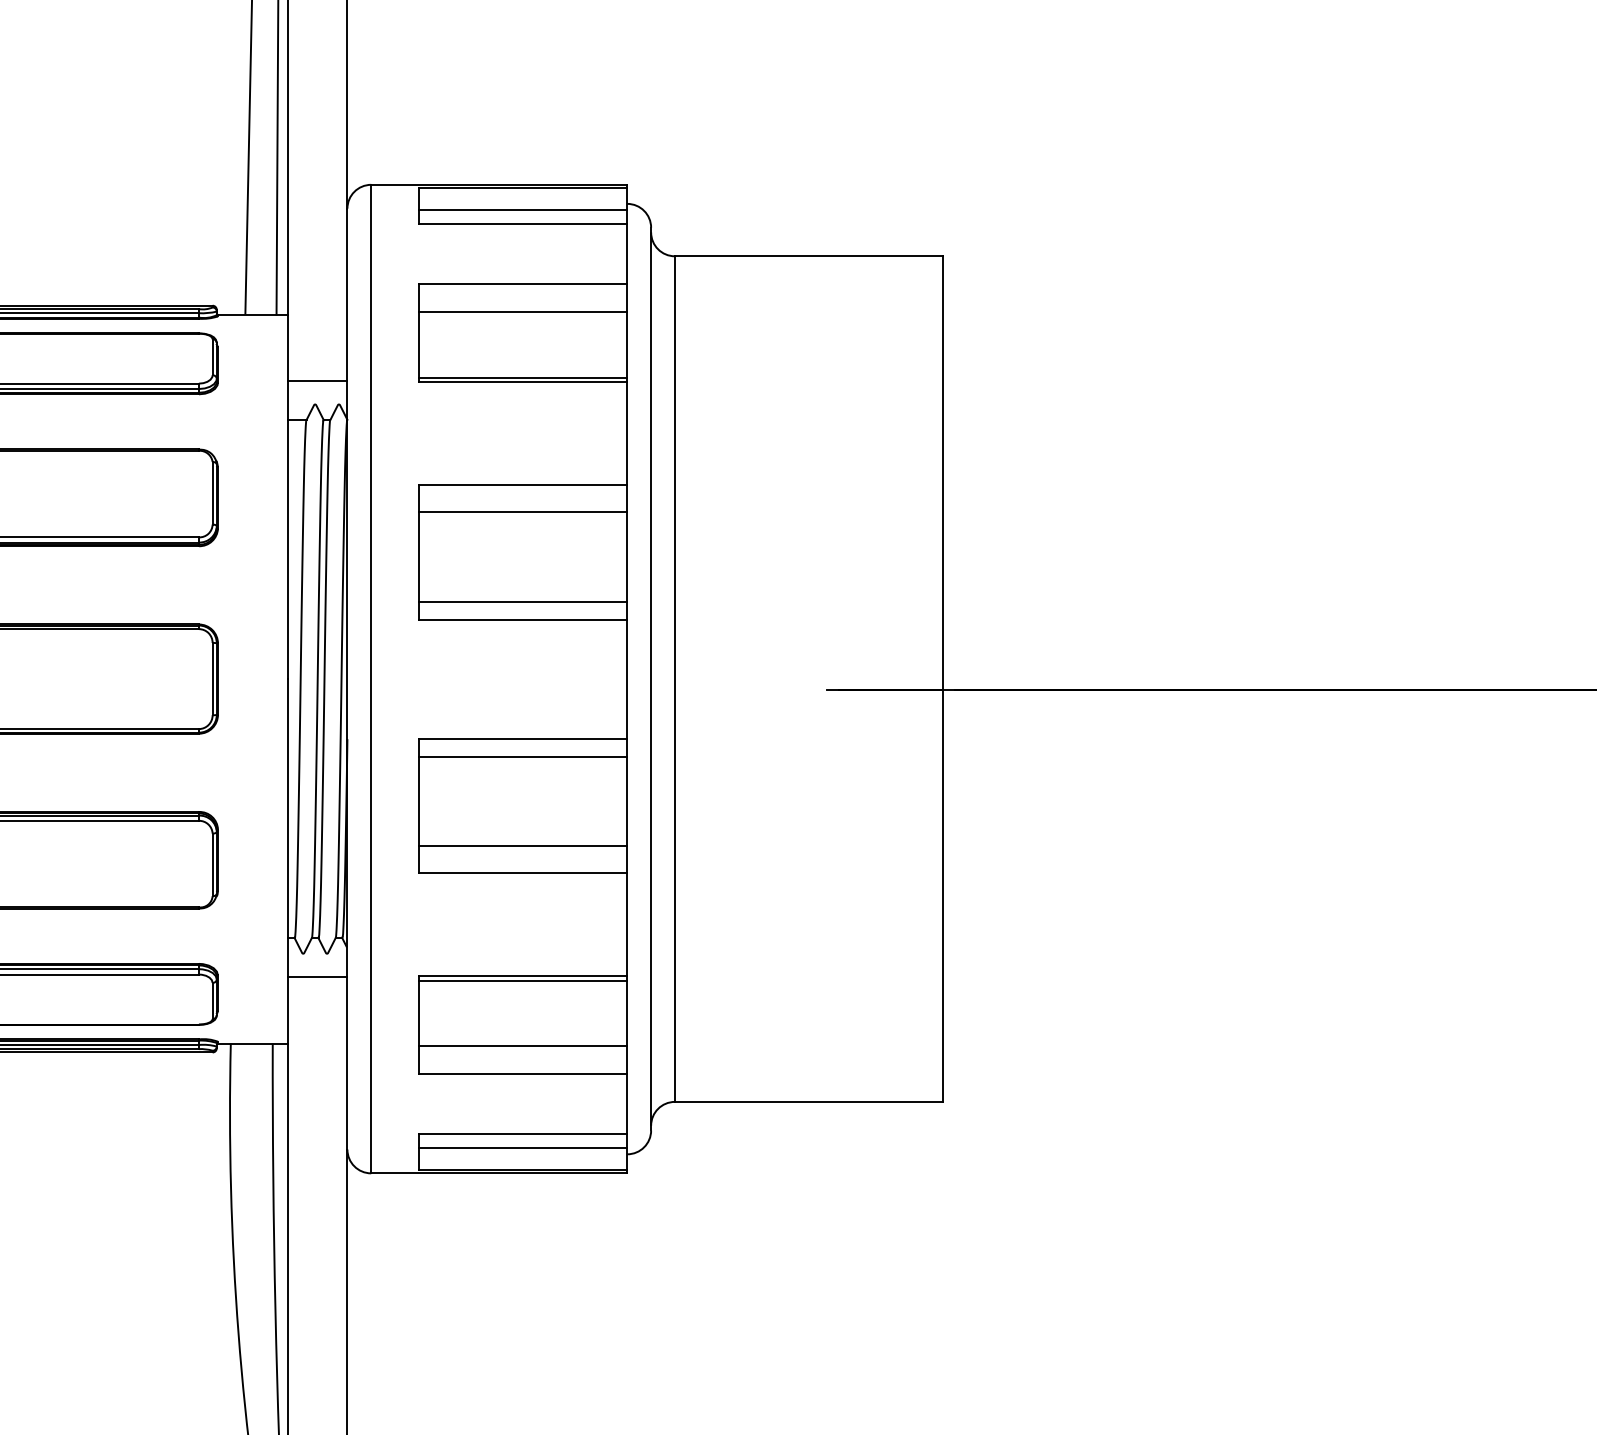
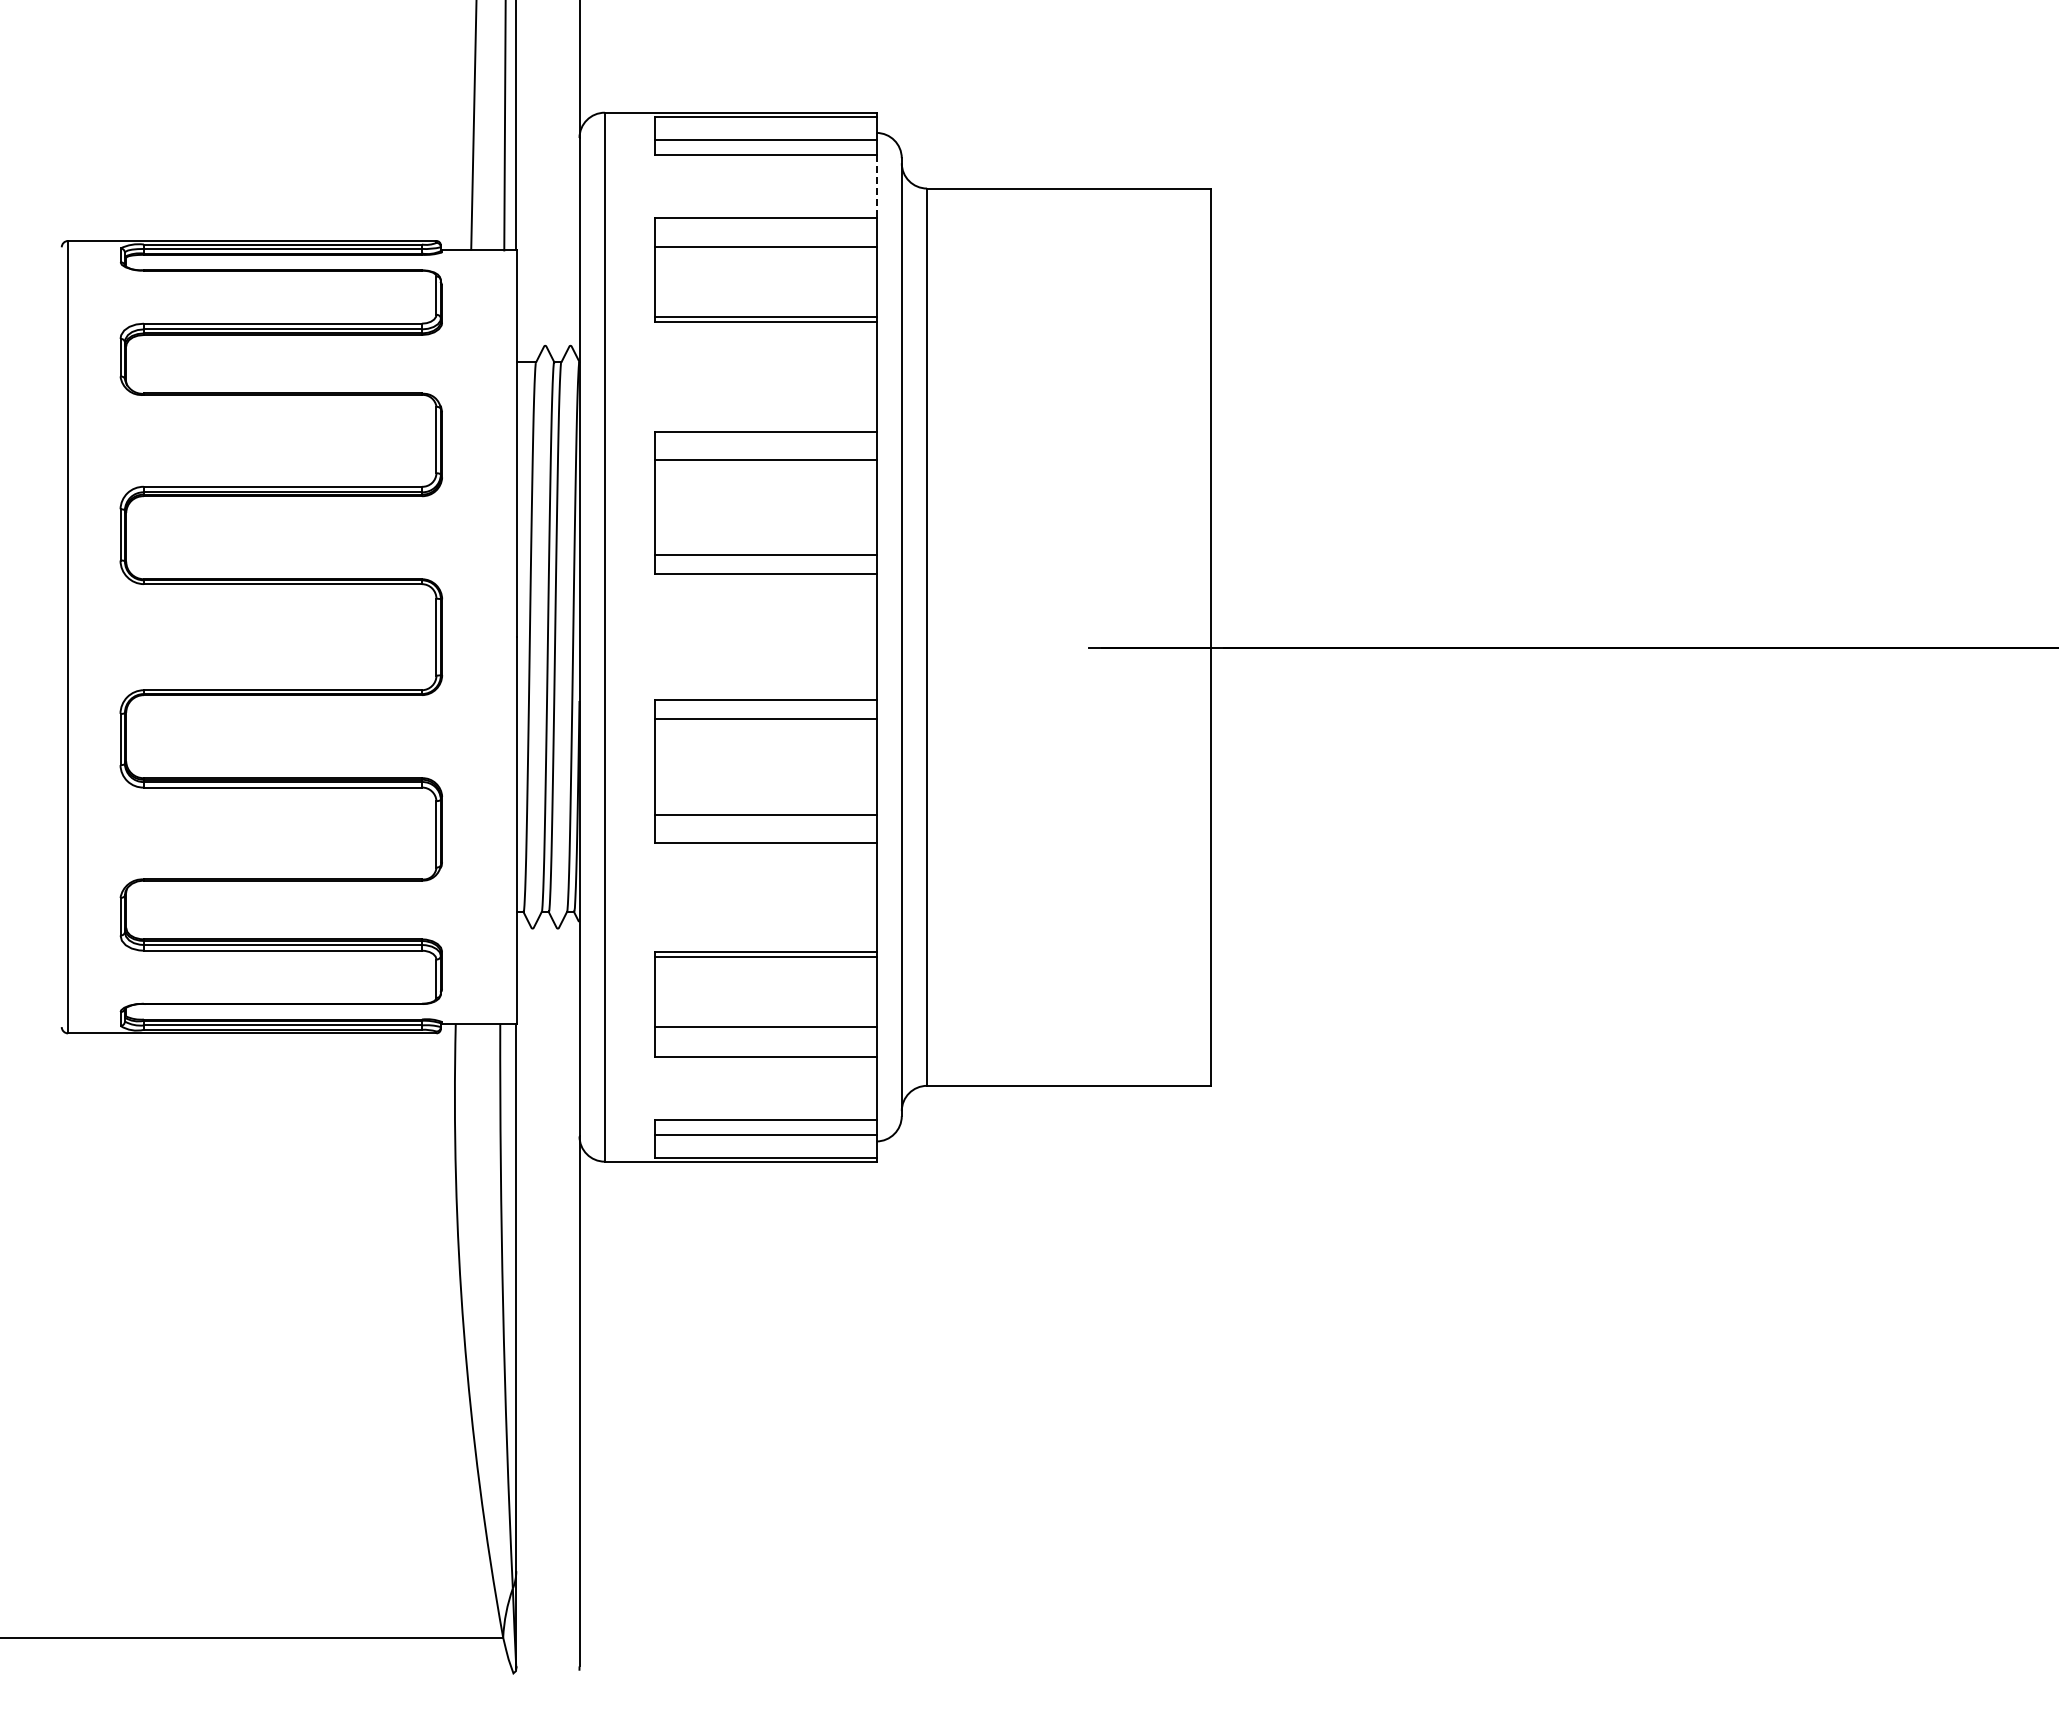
line: (627, 254) -> (876, 186), solid -> dashed
line: (317, 381) -> (547, 321), removed
line: (317, 977) -> (547, 953), removed

